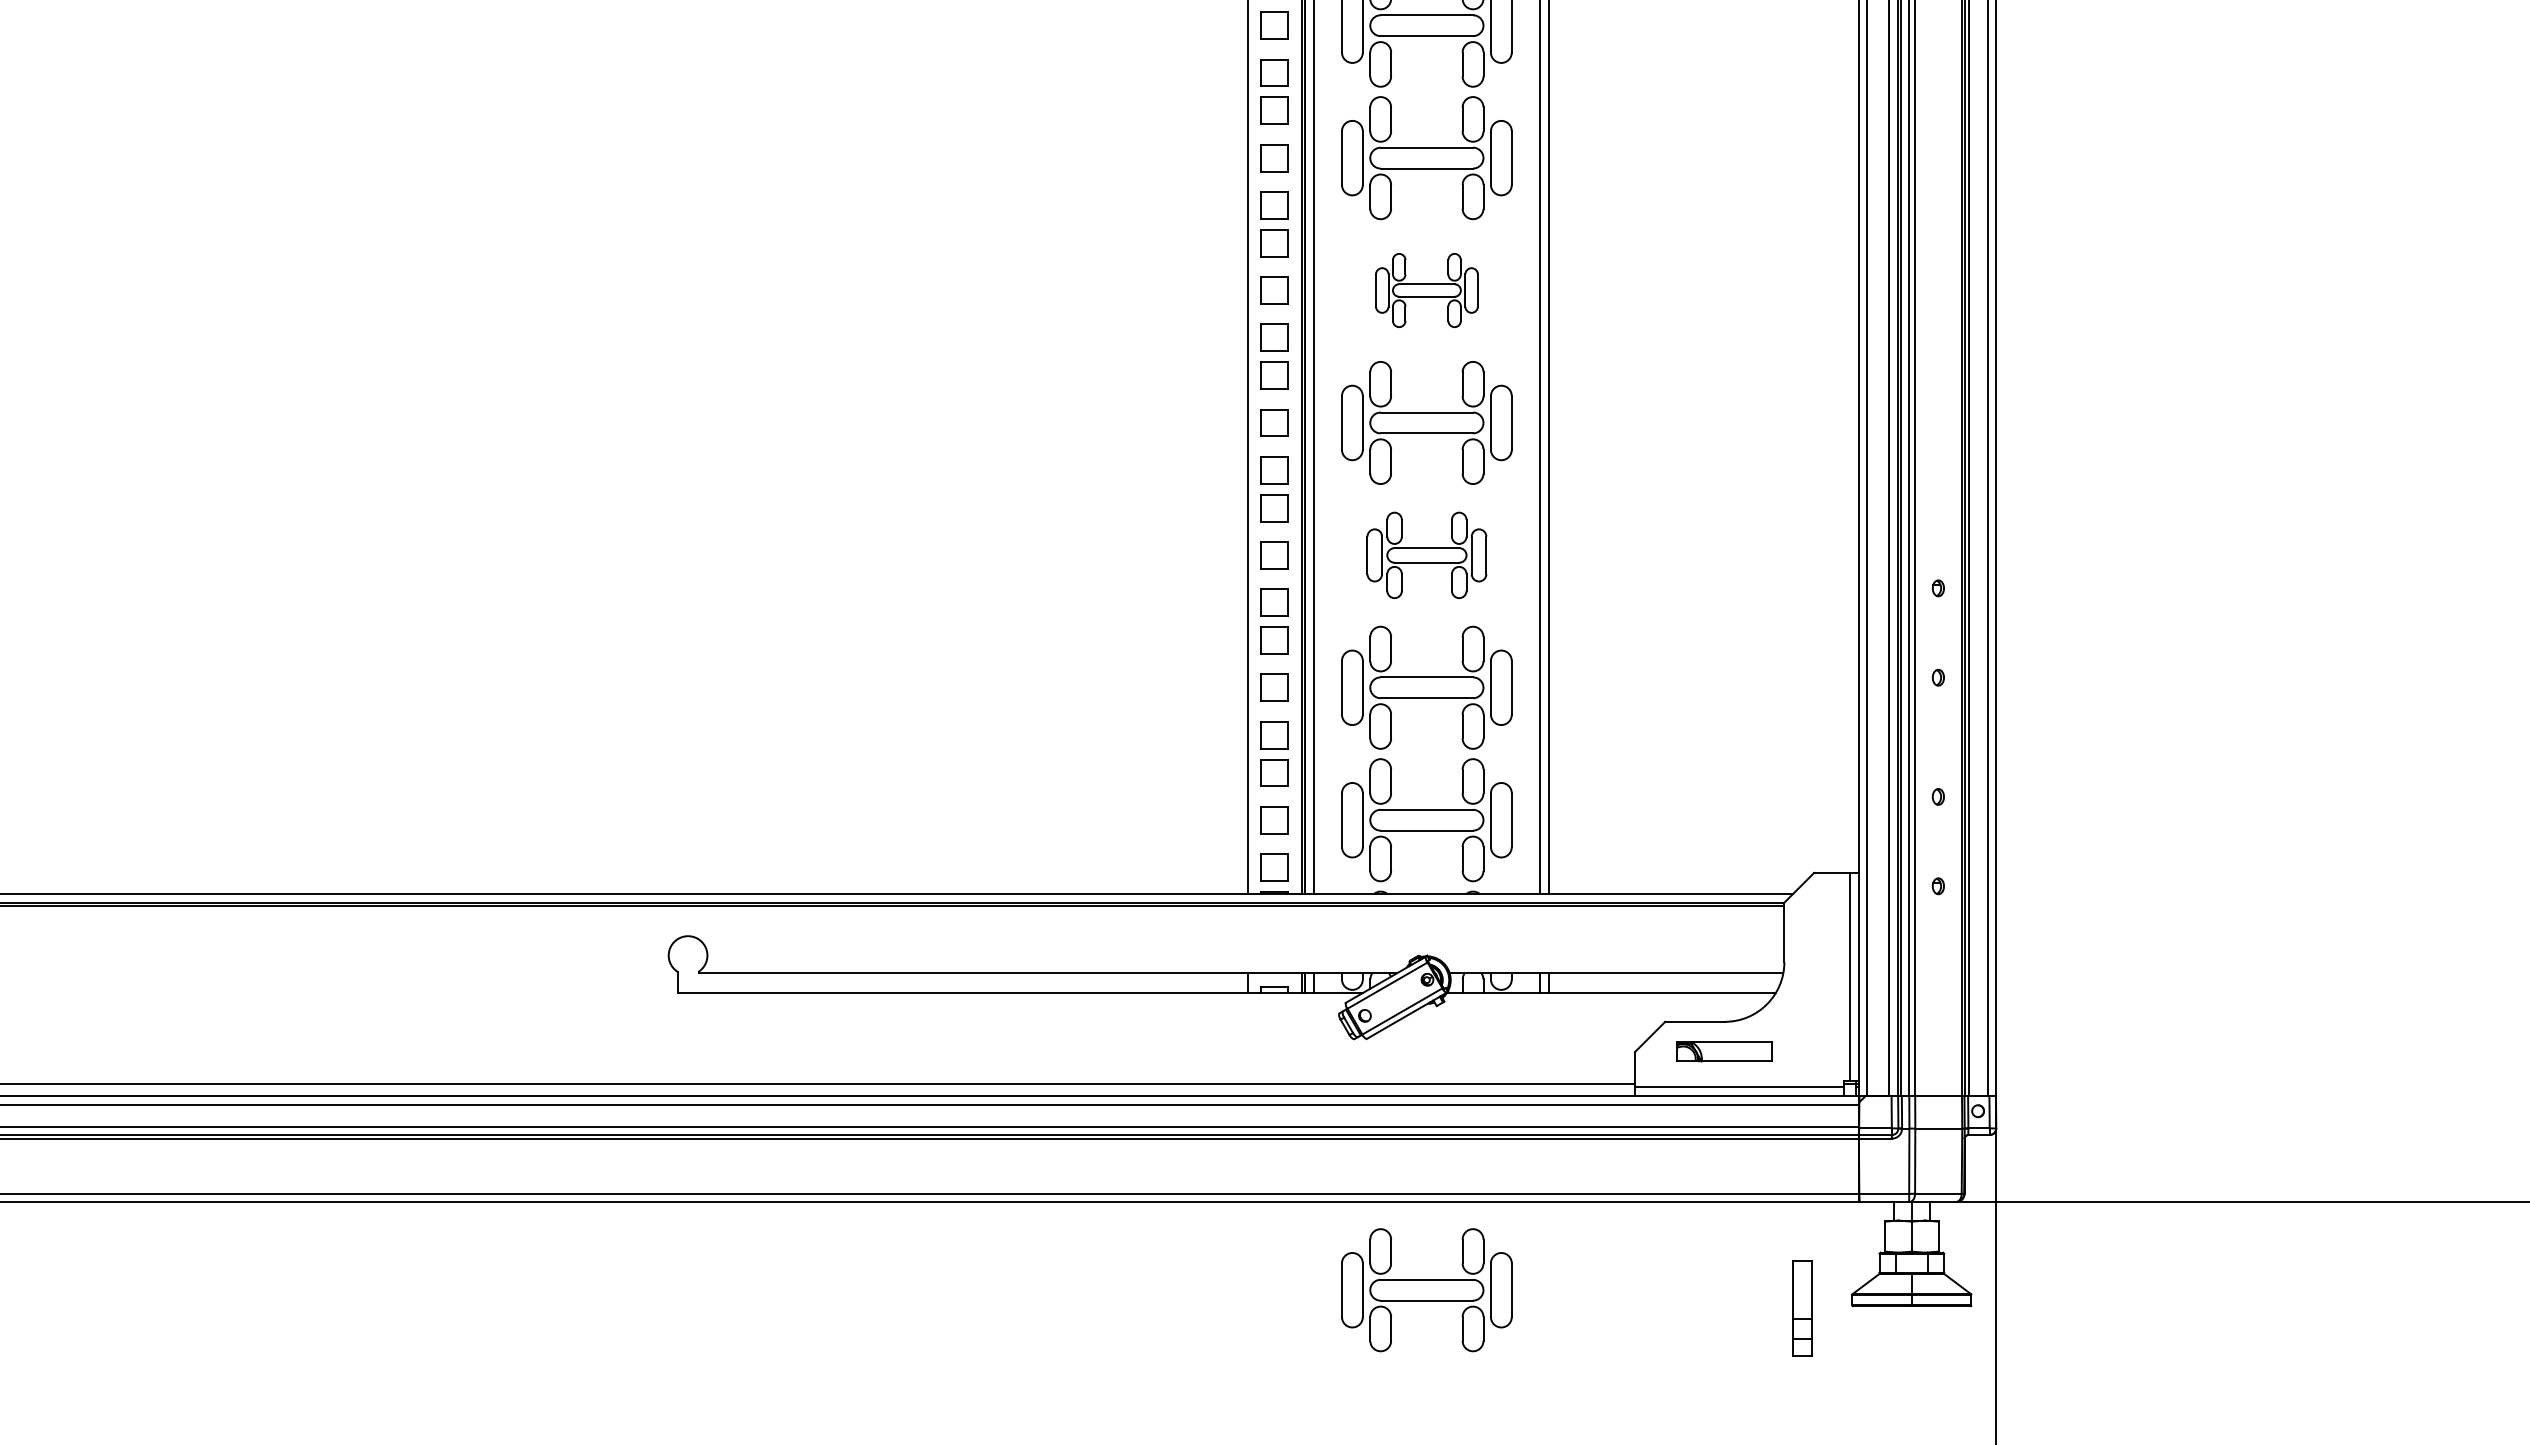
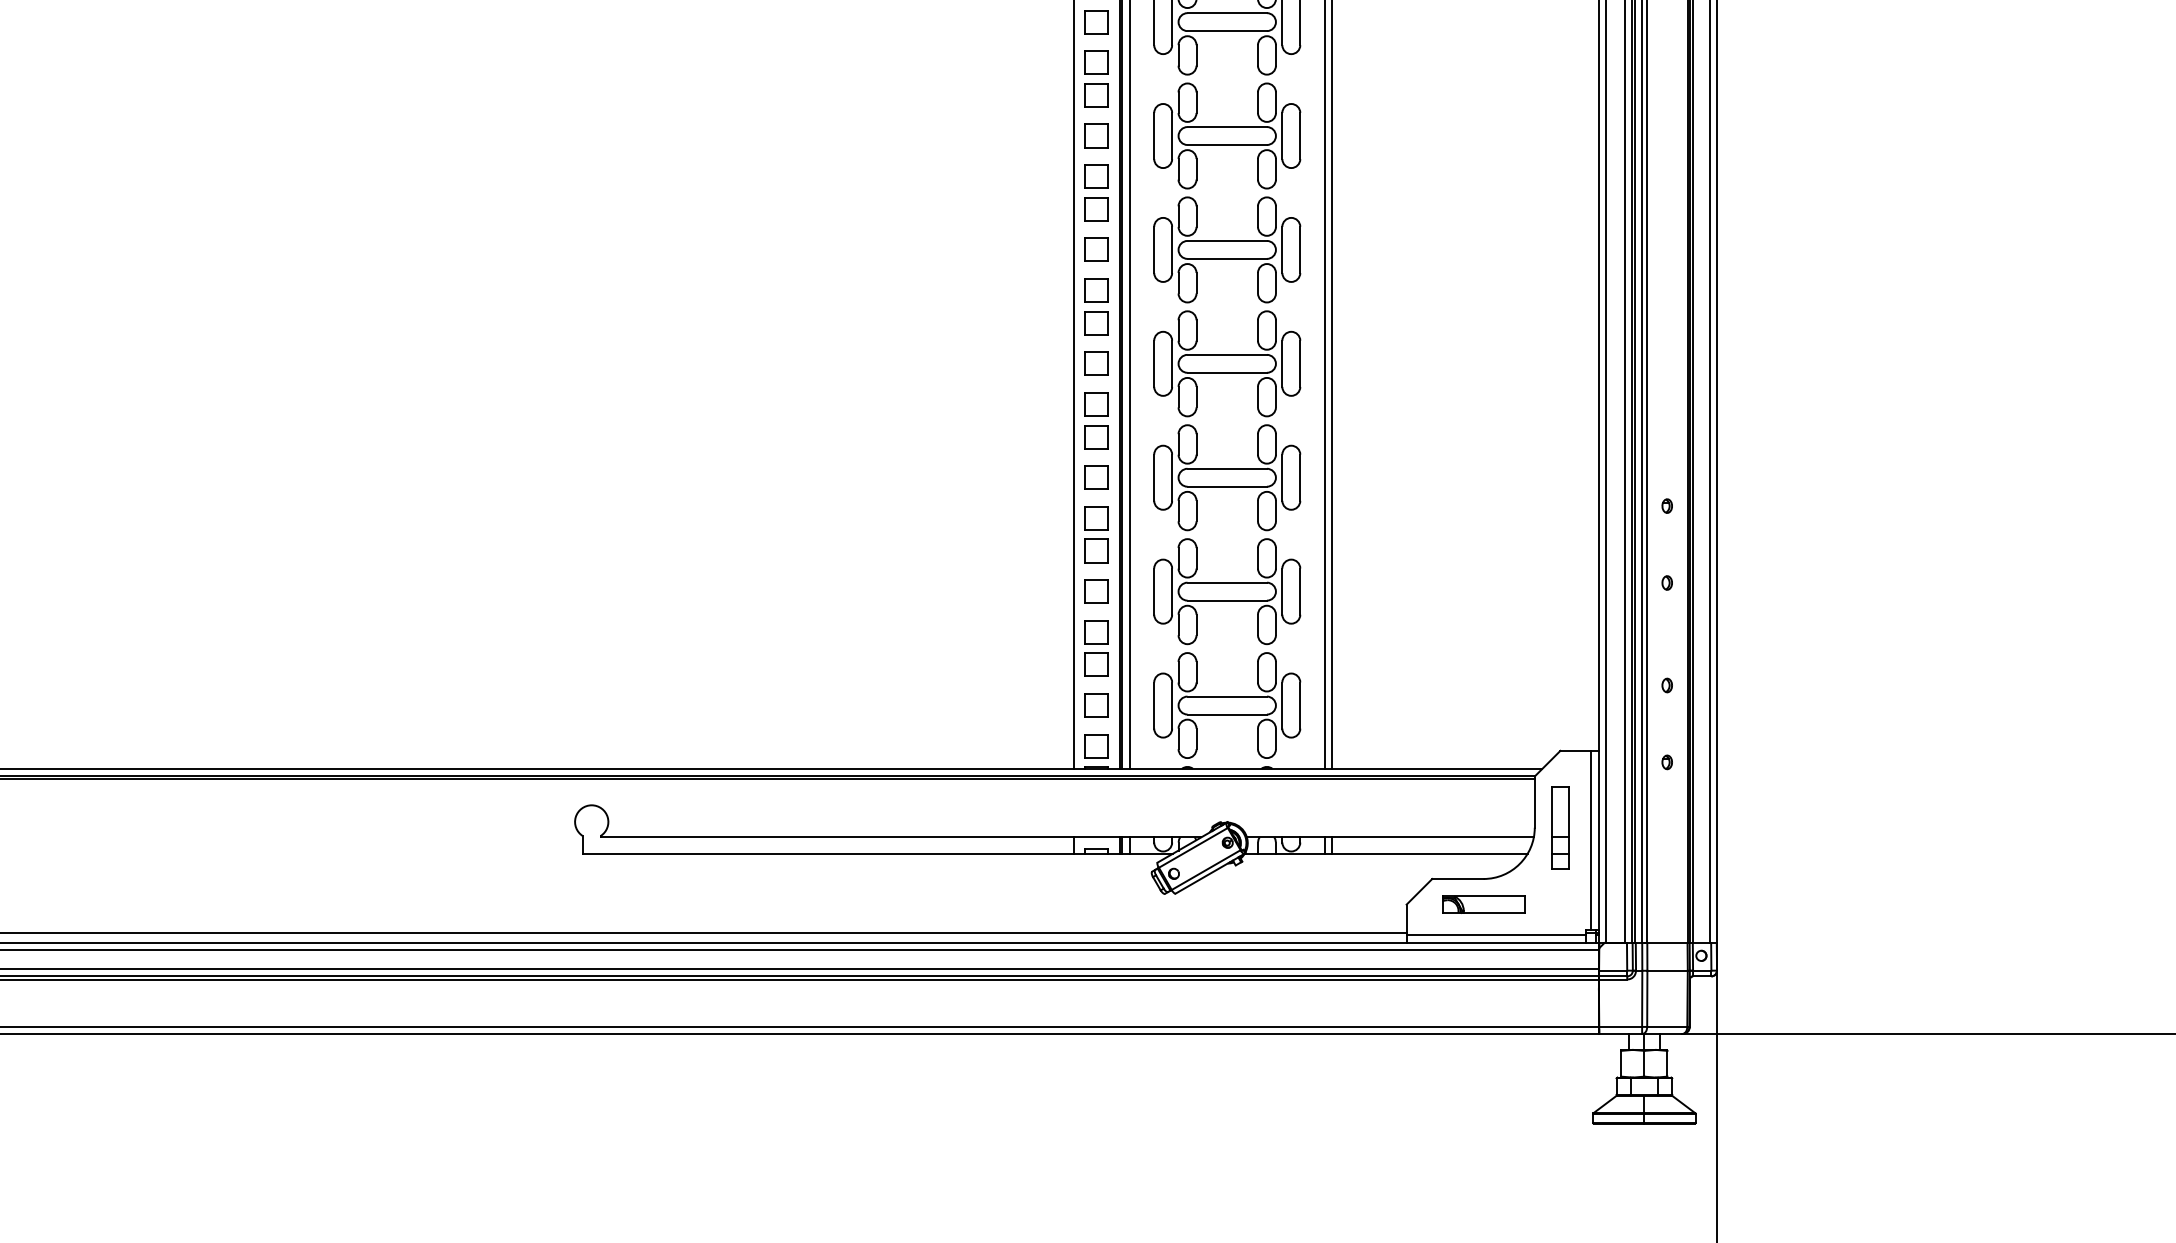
part: (1426, 290) -> (1226, 249), size x1.67
part: (1426, 555) -> (1226, 477), size x1.43
part: (1426, 1290) -> (1226, 1110), removed
part: (1802, 1308) -> (1560, 827), moved

